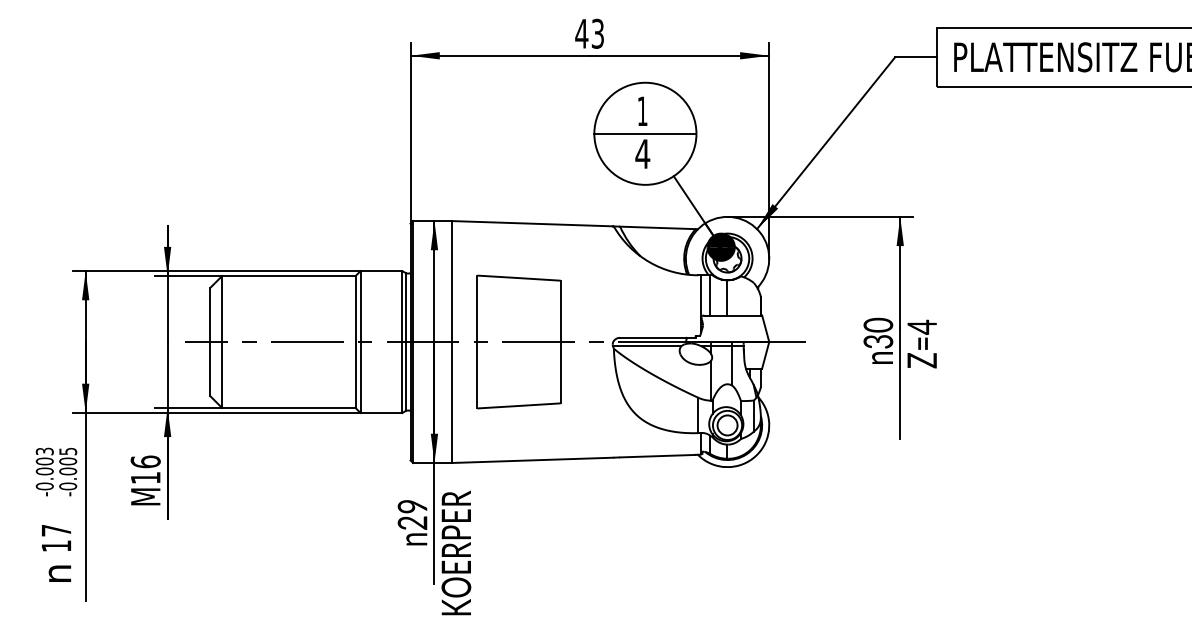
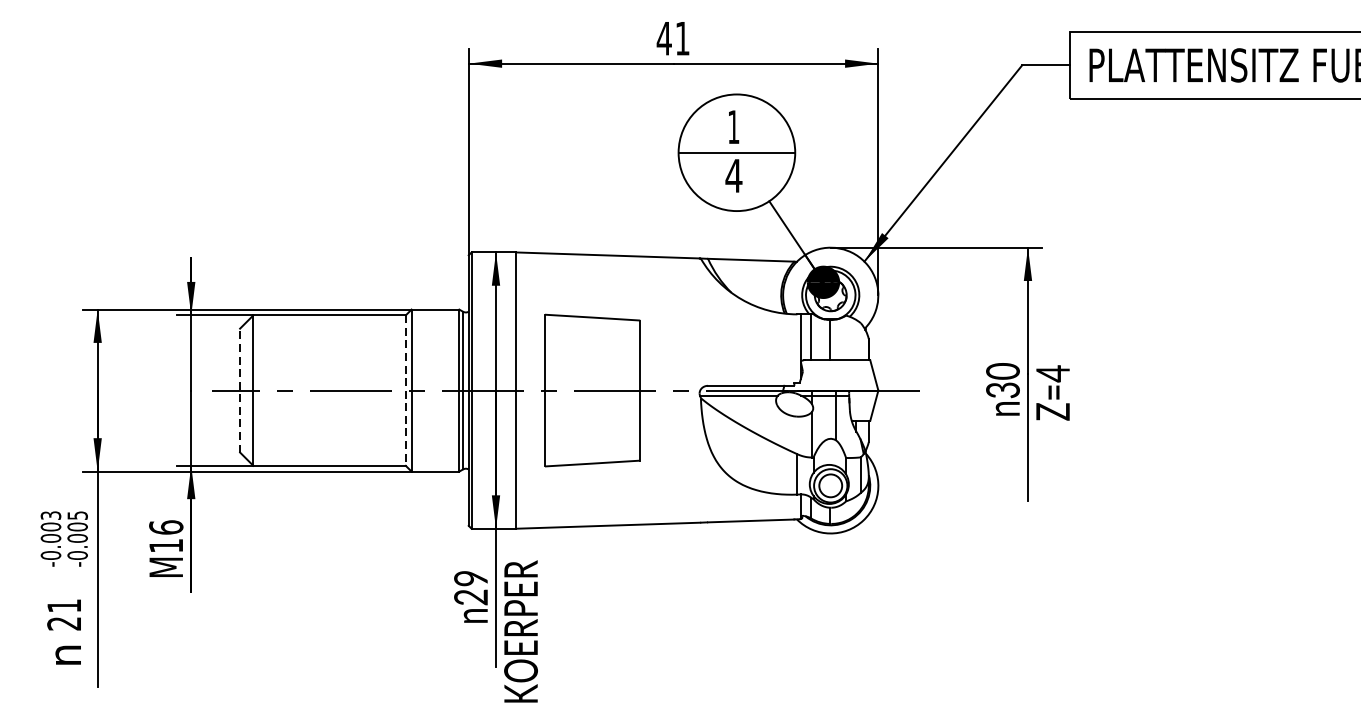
text: (597, 33) -> (682, 38), 43 -> 41
line: (210, 341) -> (240, 389), solid -> dashed
line: (355, 342) -> (405, 391), solid -> dashed
text: (56, 538) -> (64, 614), 17 -> 21

